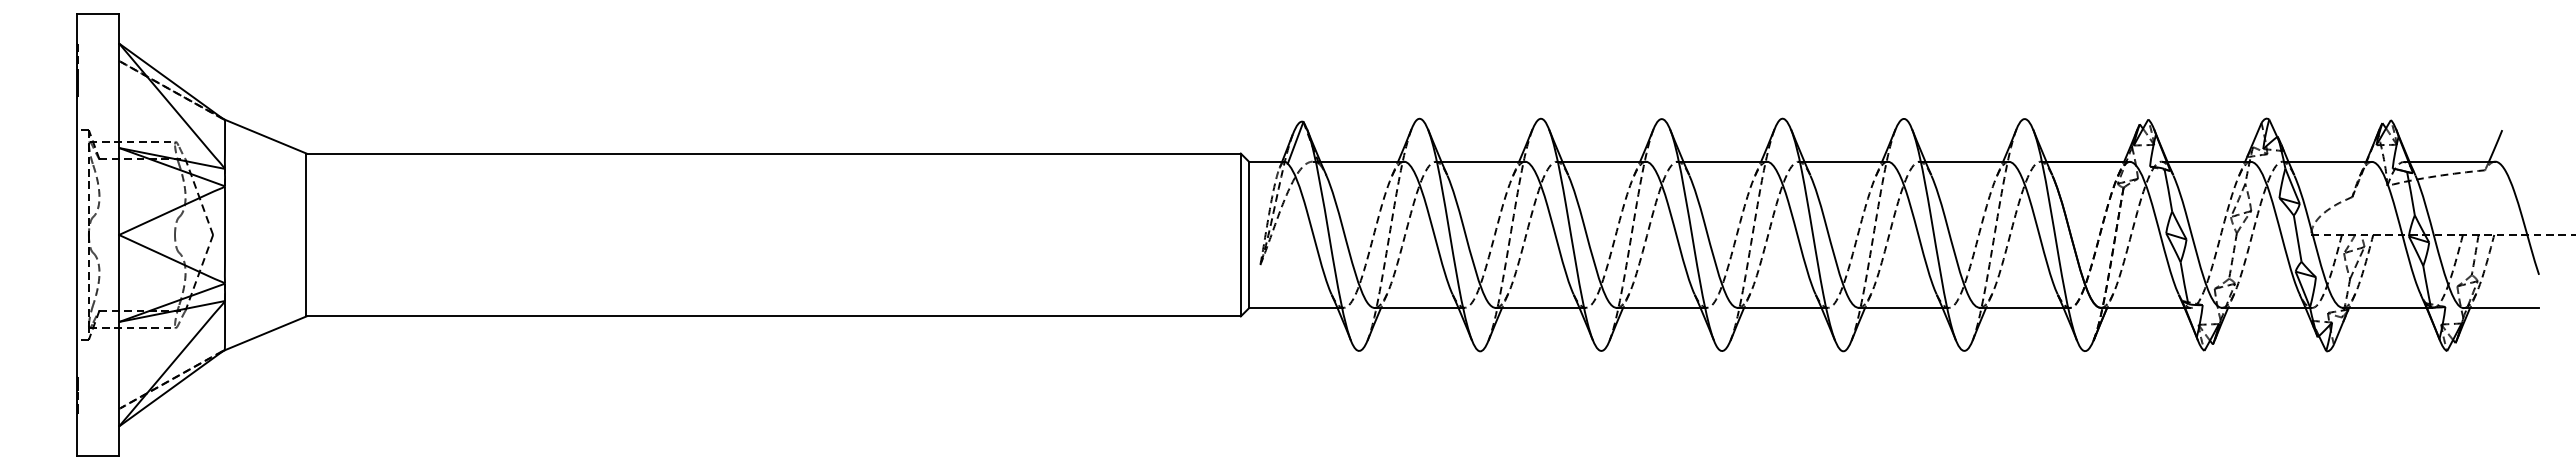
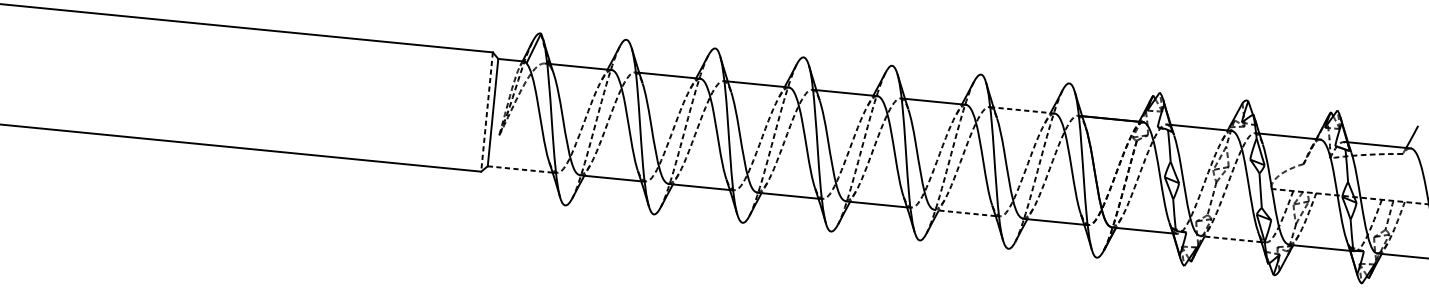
line: (1967, 161) -> (1024, 110), solid -> dashed
line: (1240, 235) -> (486, 112), solid -> dashed
line: (1292, 308) -> (519, 169), solid -> dashed
line: (1900, 308) -> (964, 213), solid -> dashed
line: (2263, 308) -> (1230, 239), solid -> dashed

